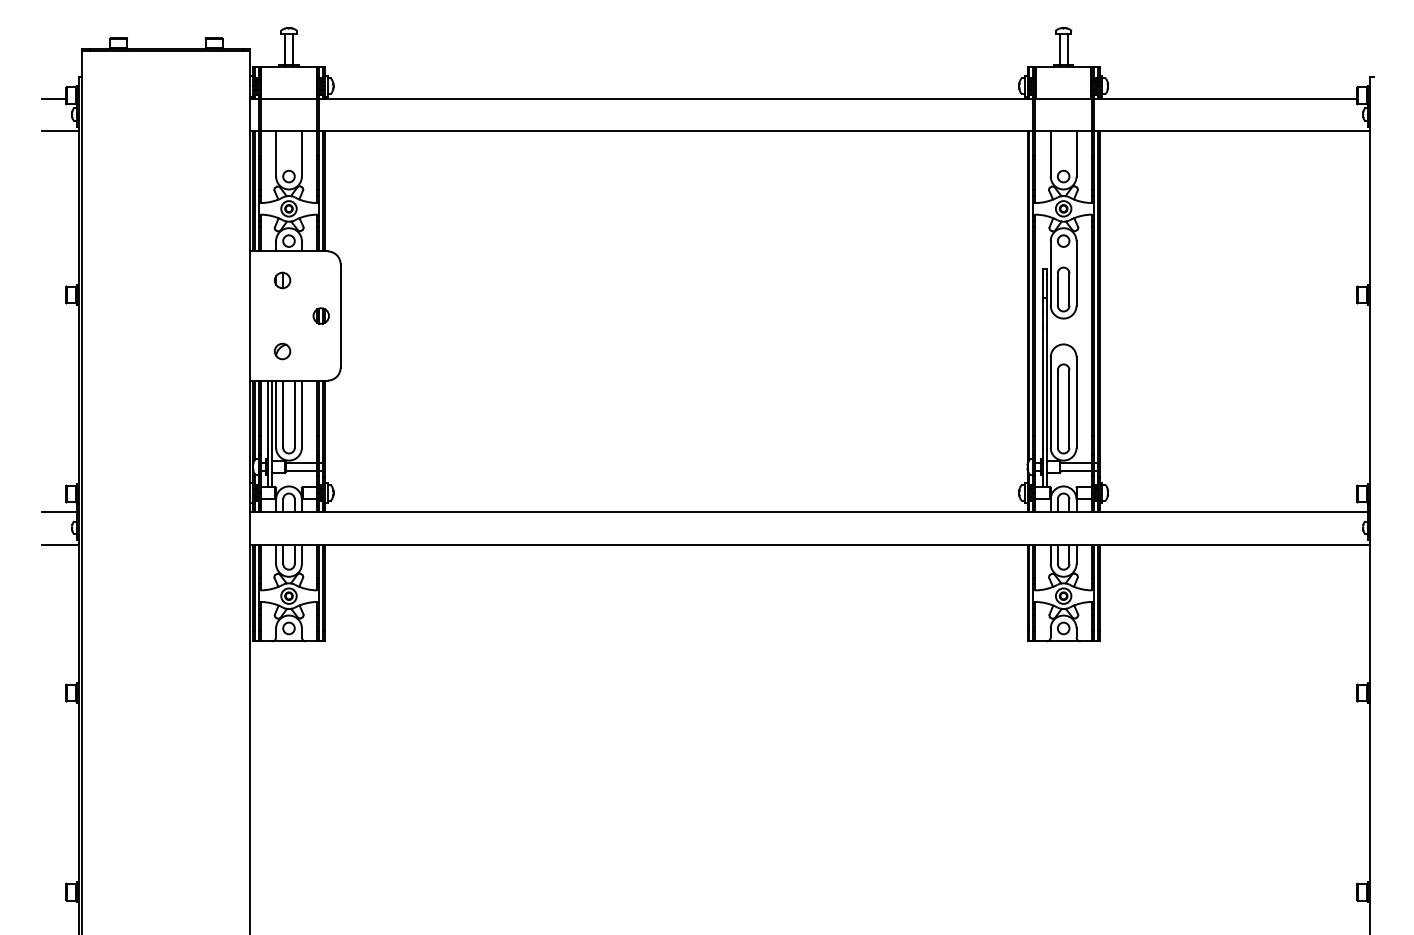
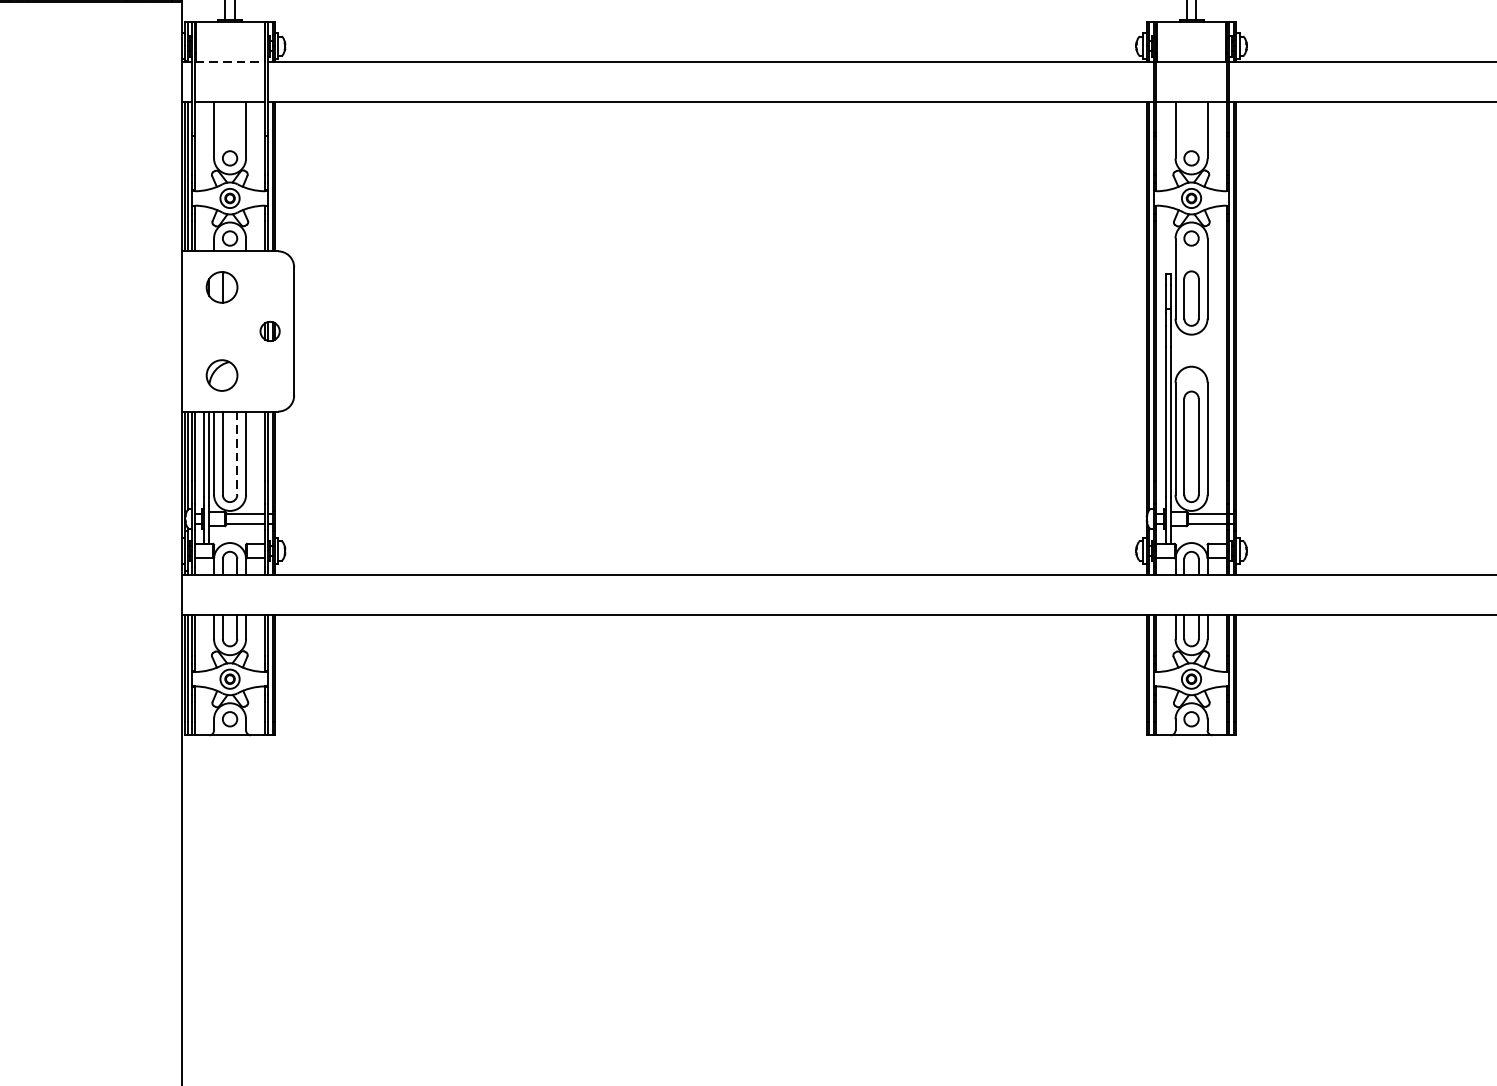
line: (289, 99) -> (230, 62), solid -> dashed
part: (282, 280) -> (221, 287), size x1.6
part: (282, 351) -> (221, 375), size x1.6
line: (294, 414) -> (236, 453), solid -> dashed

